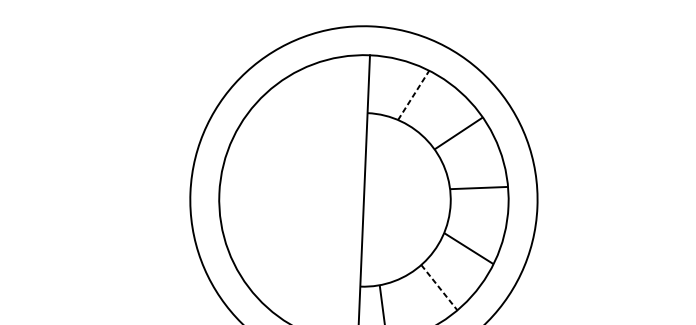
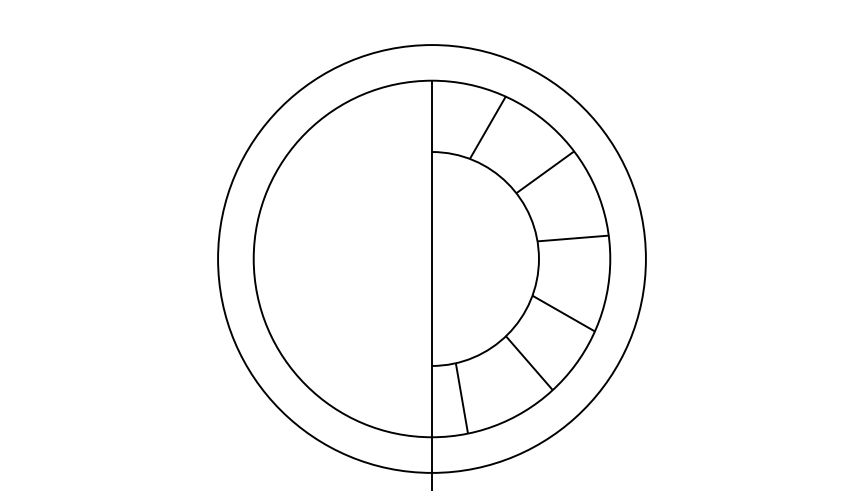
line: (413, 95) -> (487, 127), dashed -> solid
line: (439, 287) -> (529, 363), dashed -> solid

